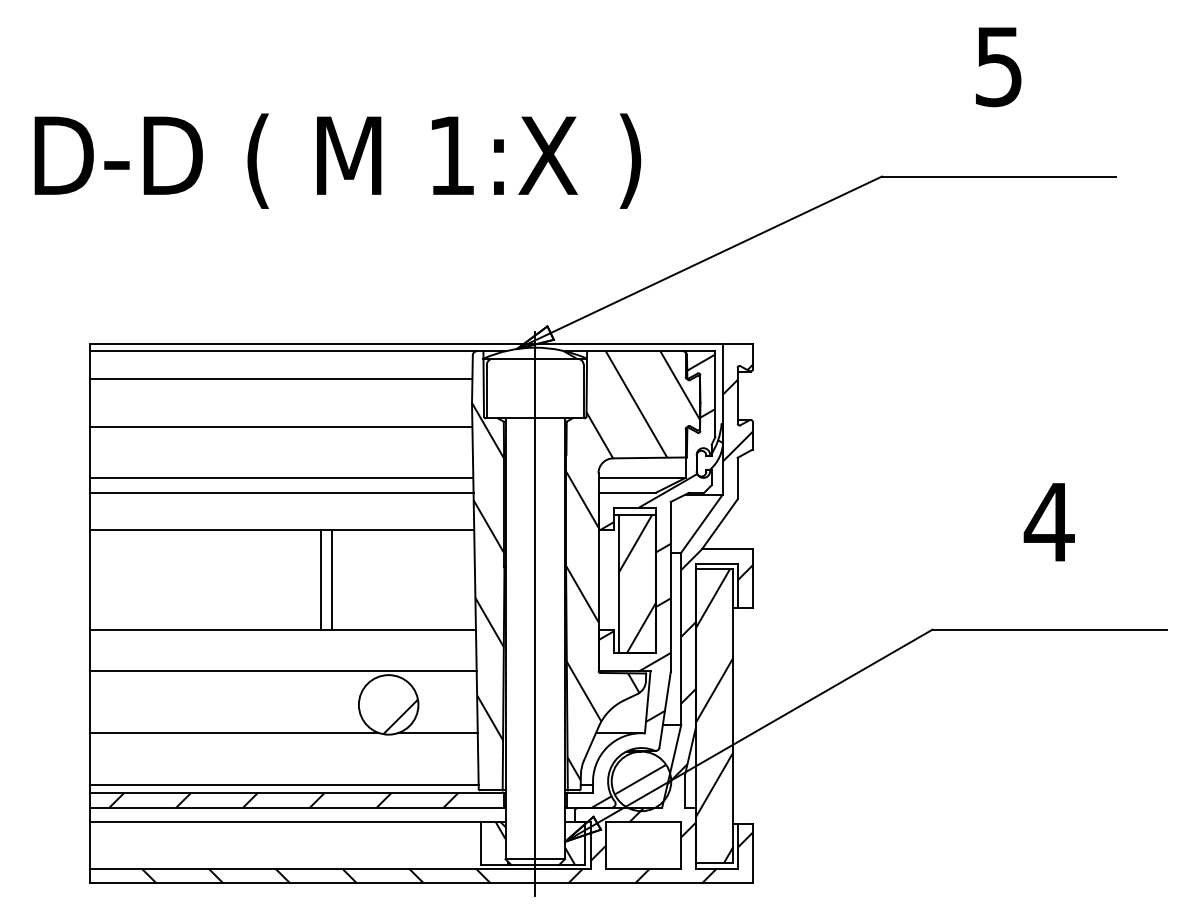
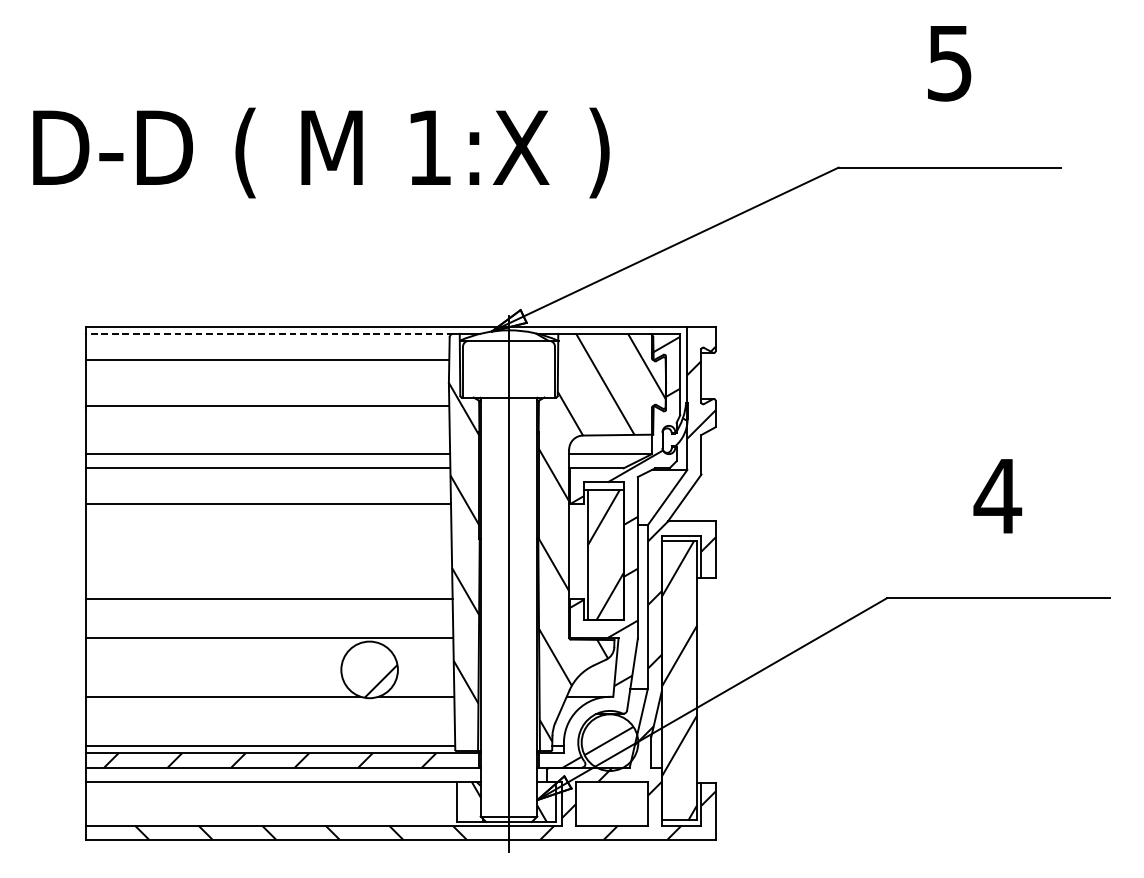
line: (282, 351) -> (268, 333), solid -> dashed
line: (321, 580) -> (305, 551), removed
line: (332, 580) -> (316, 551), removed

